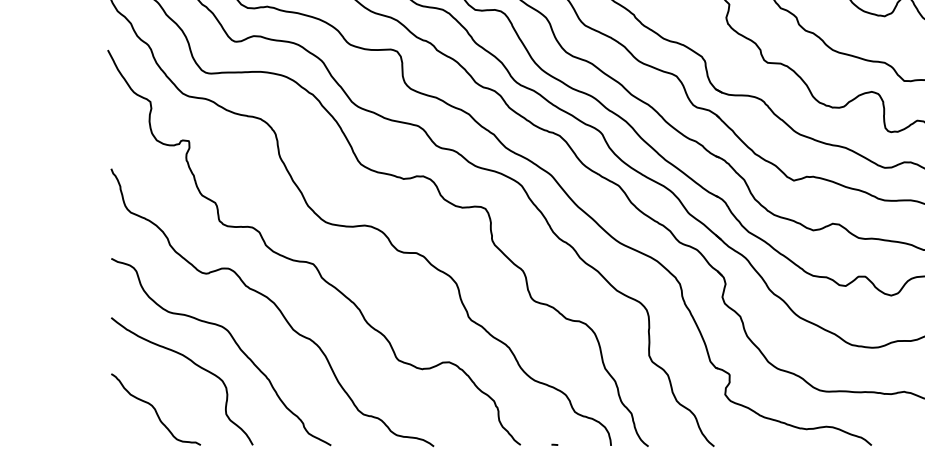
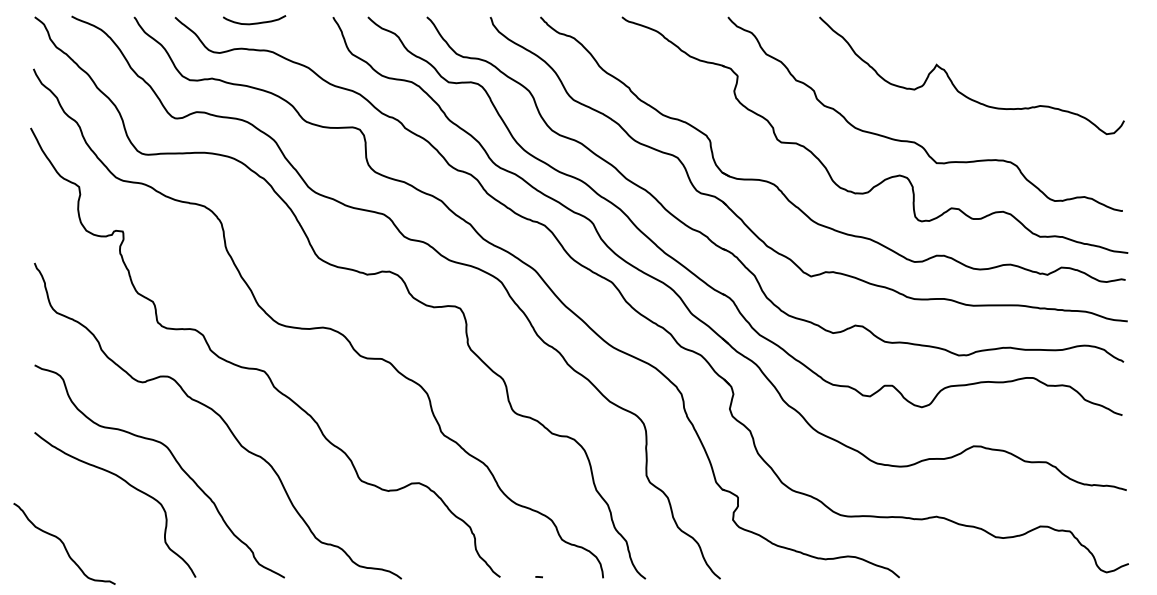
curve: (156, 409) -> (64, 543), moved

